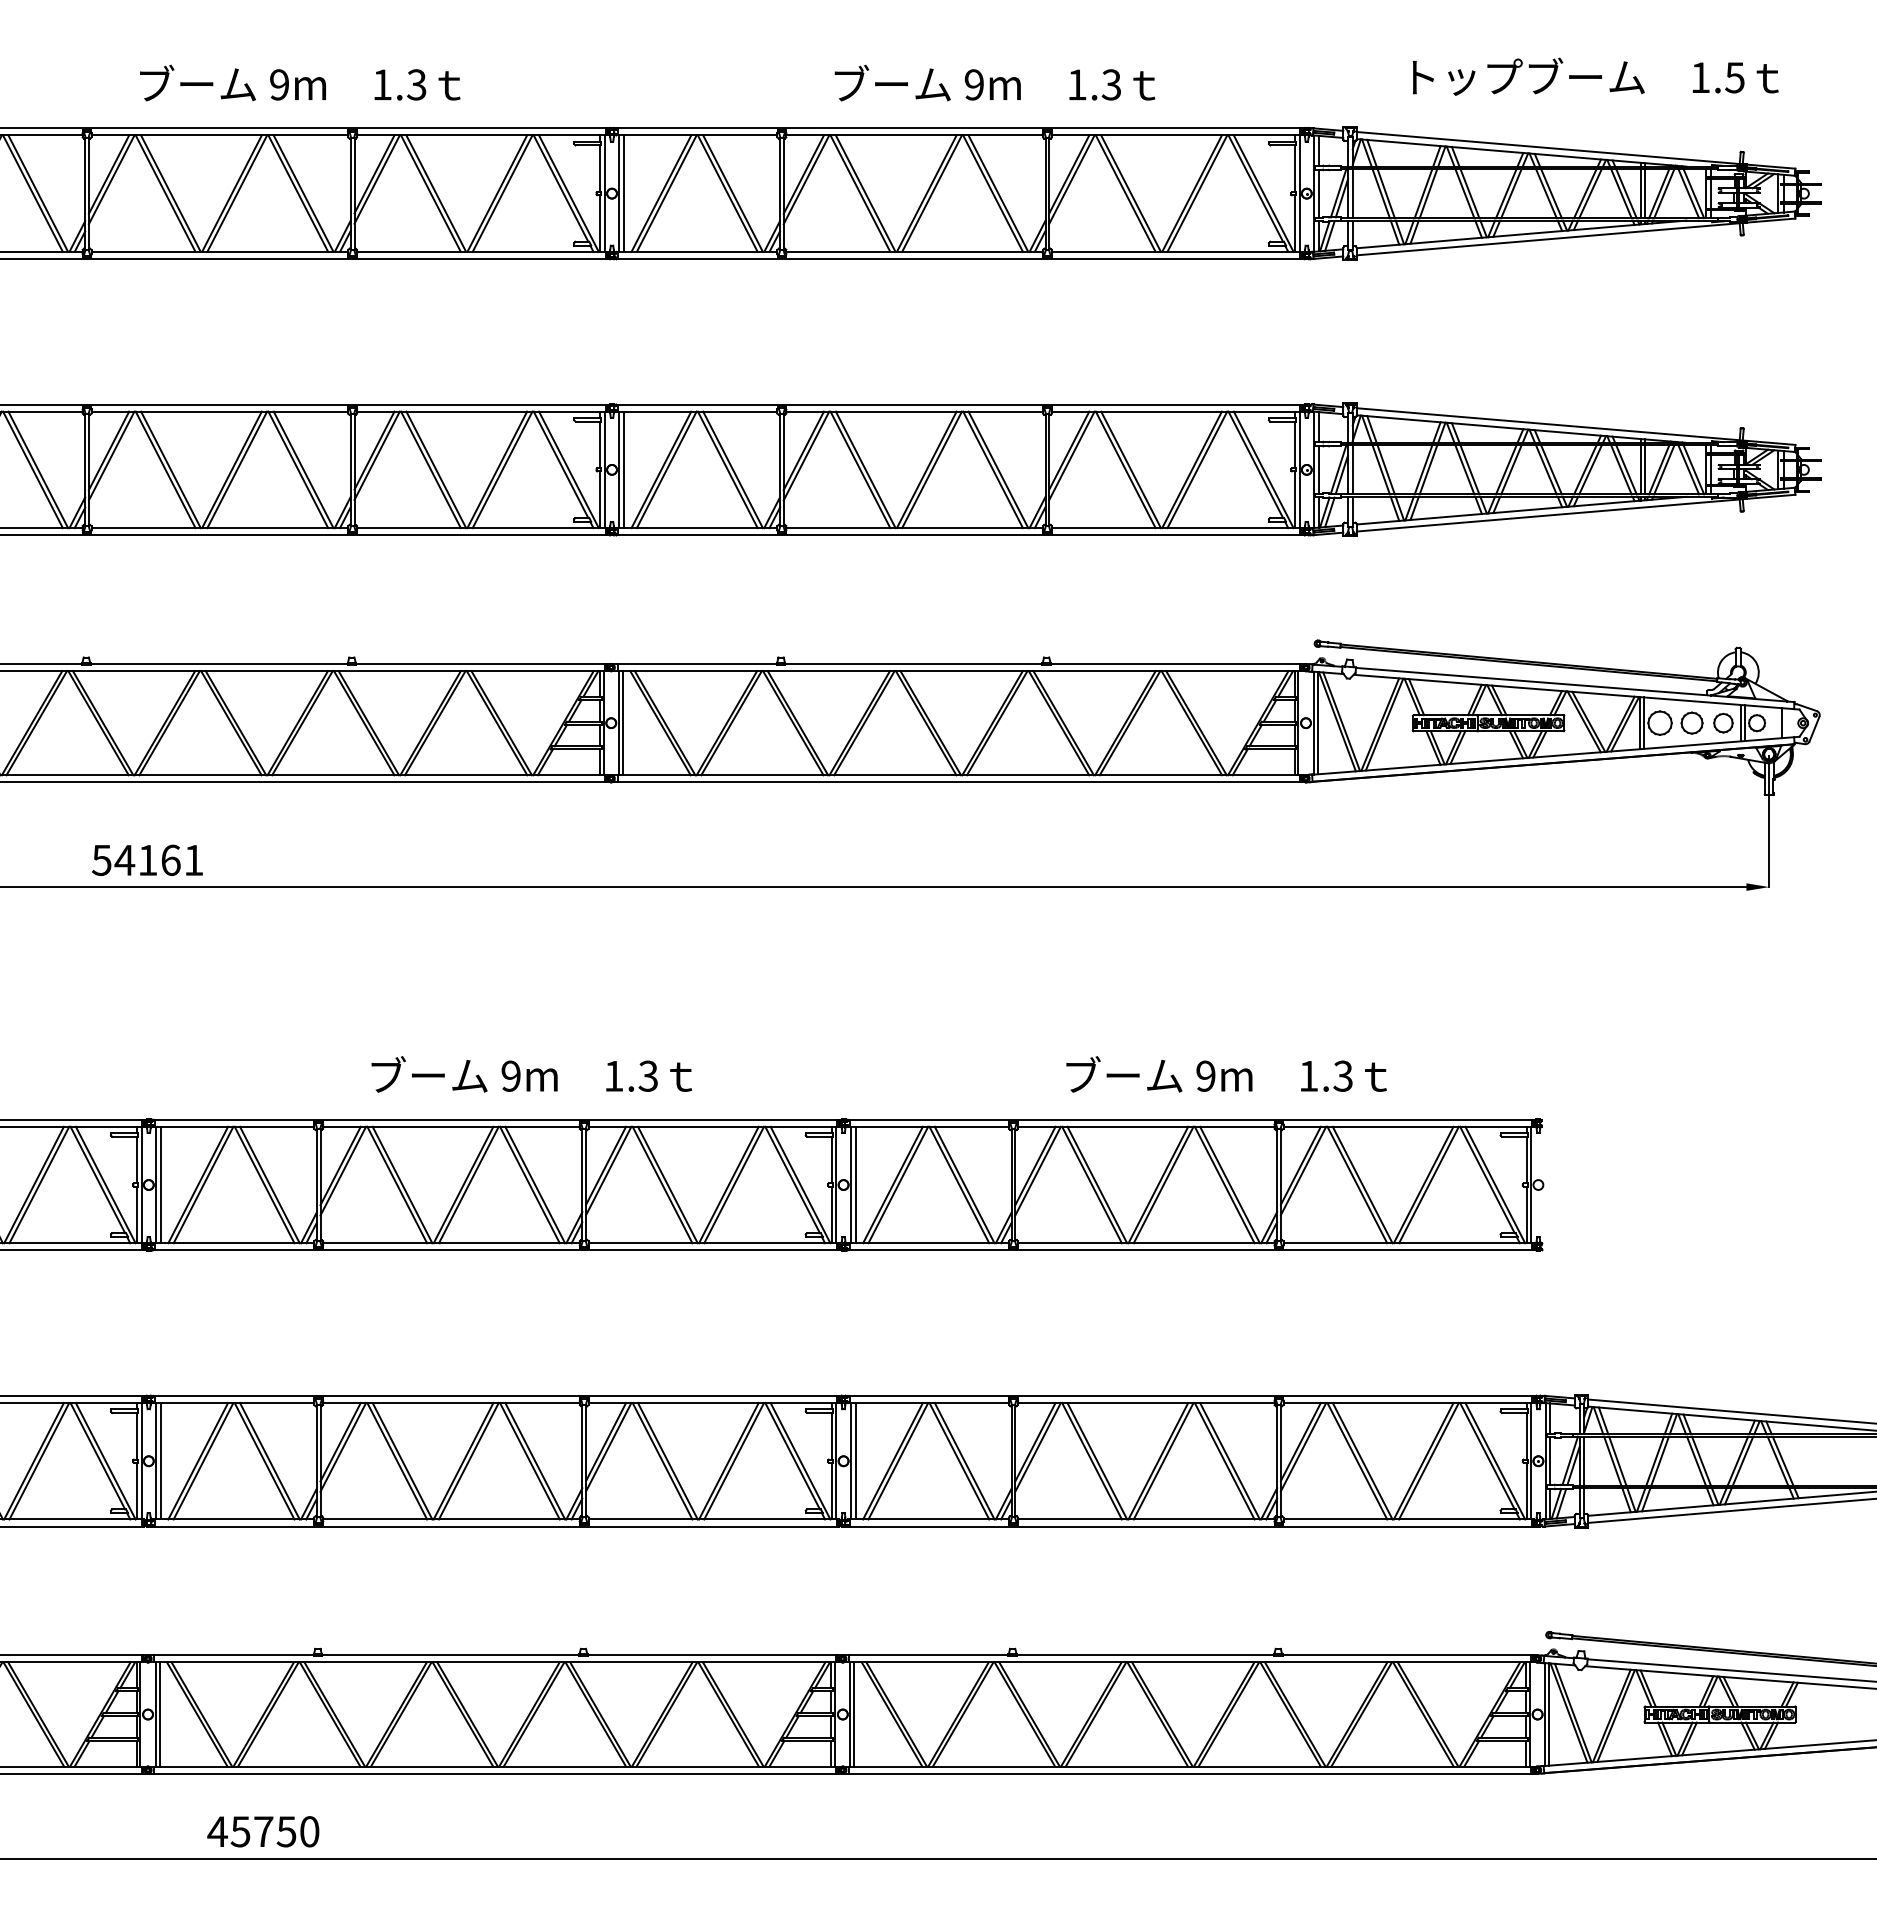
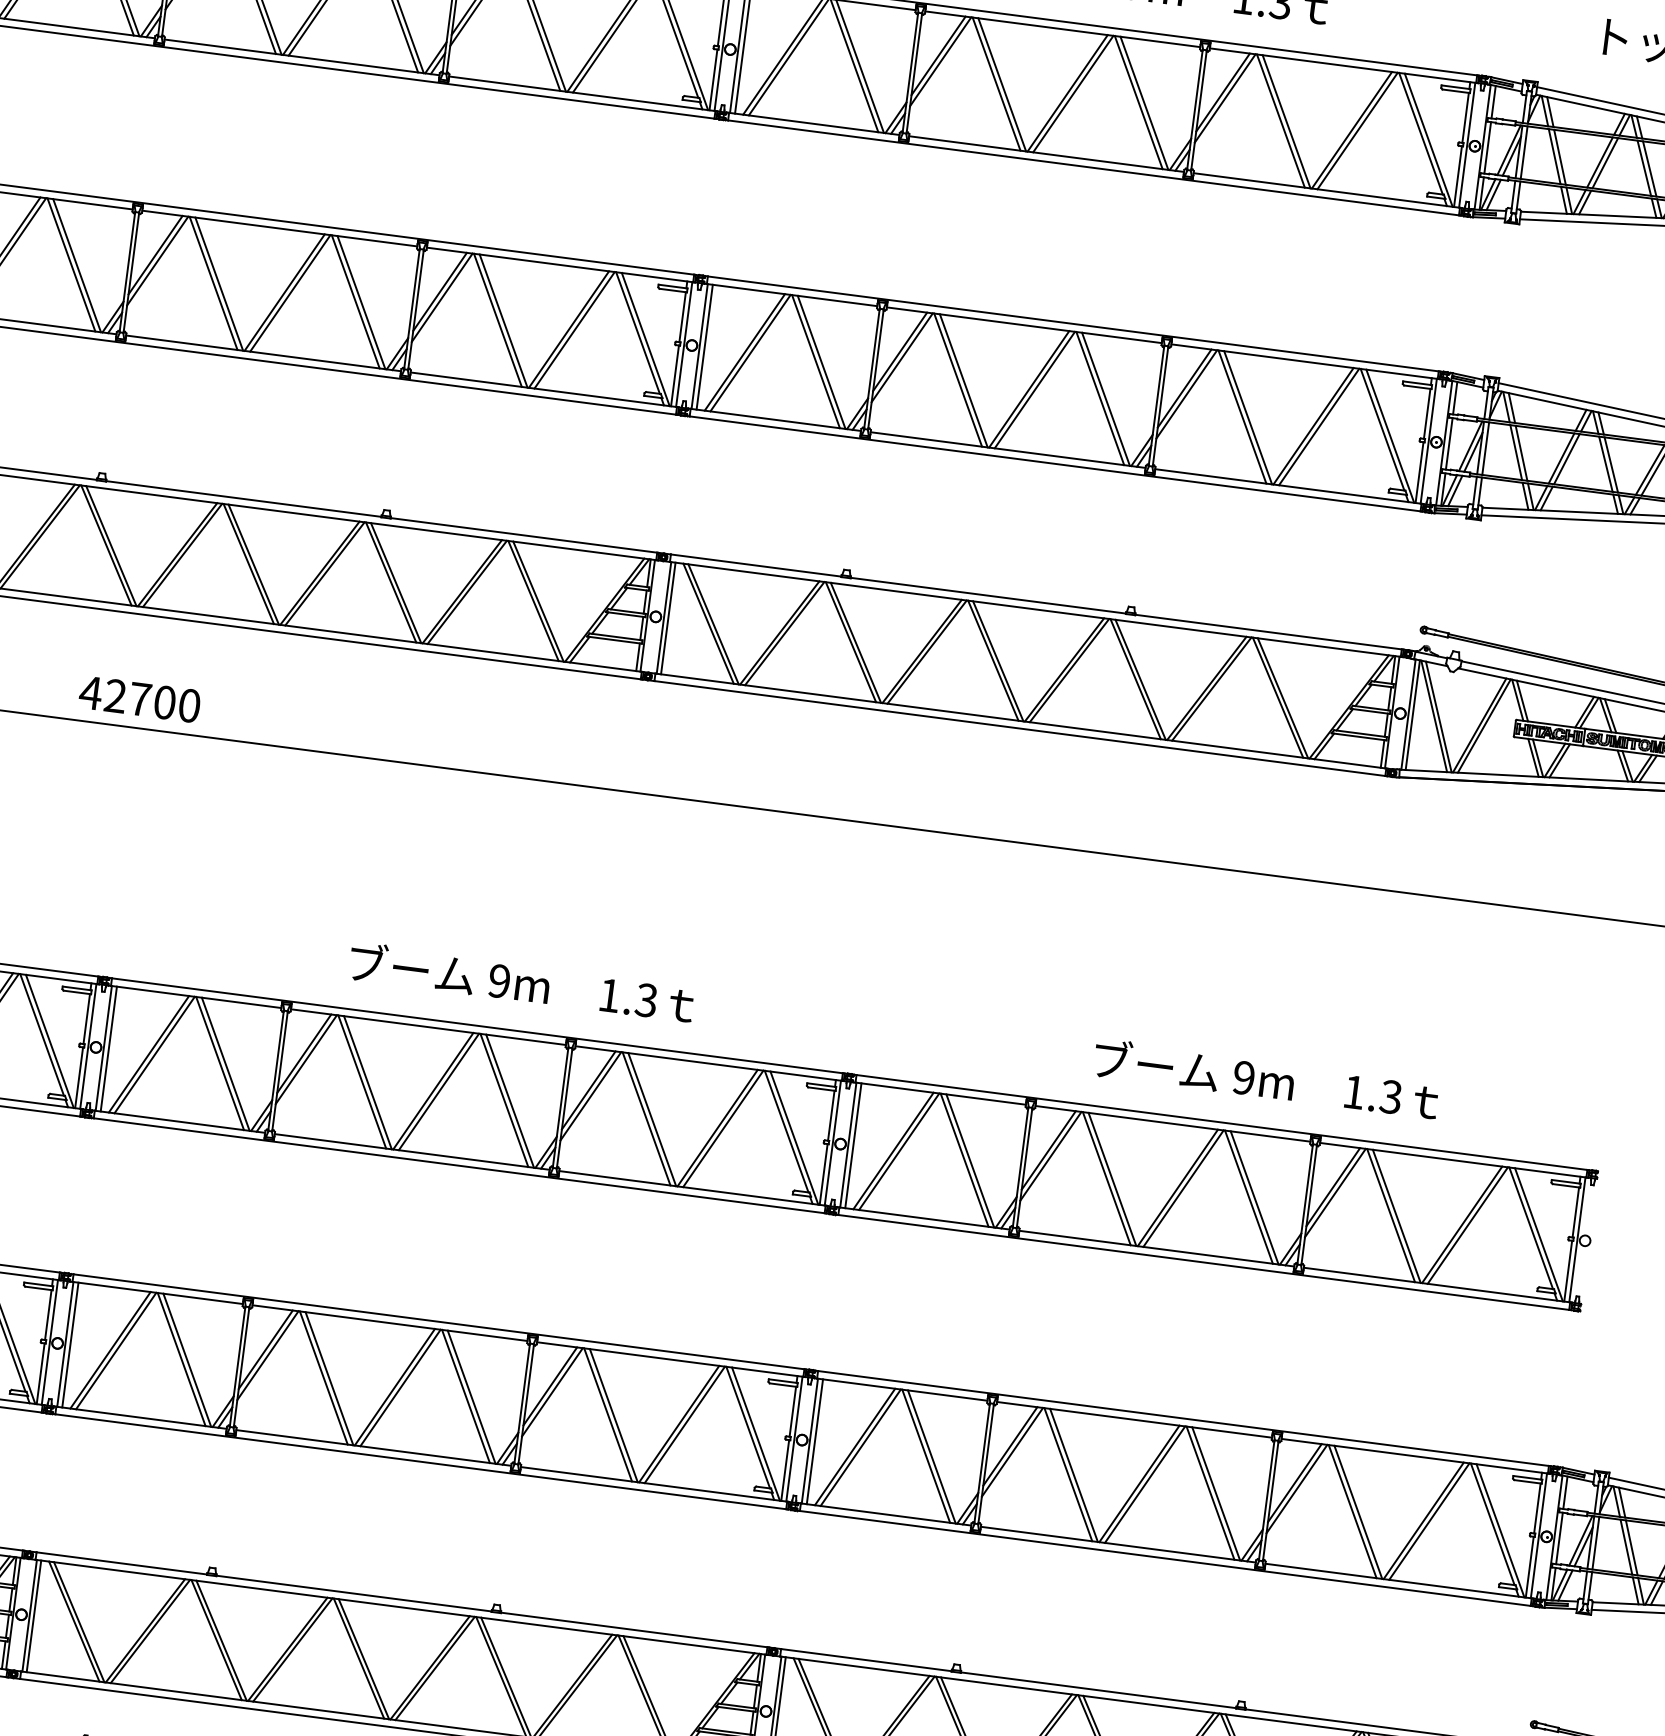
text: (147, 859) -> (139, 698), 54161 -> 42700

